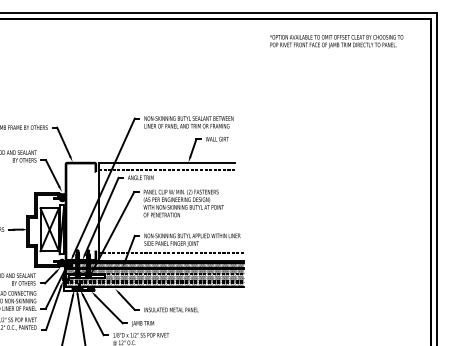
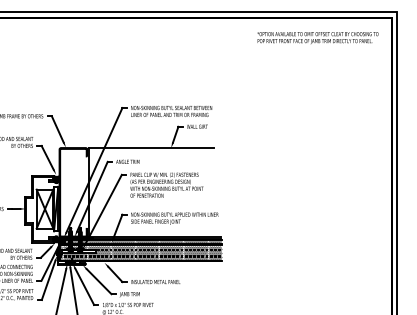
text: (336, 41) -> (317, 37), moved
line: (166, 170) -> (151, 155), removed
line: (171, 253) -> (155, 230), removed

